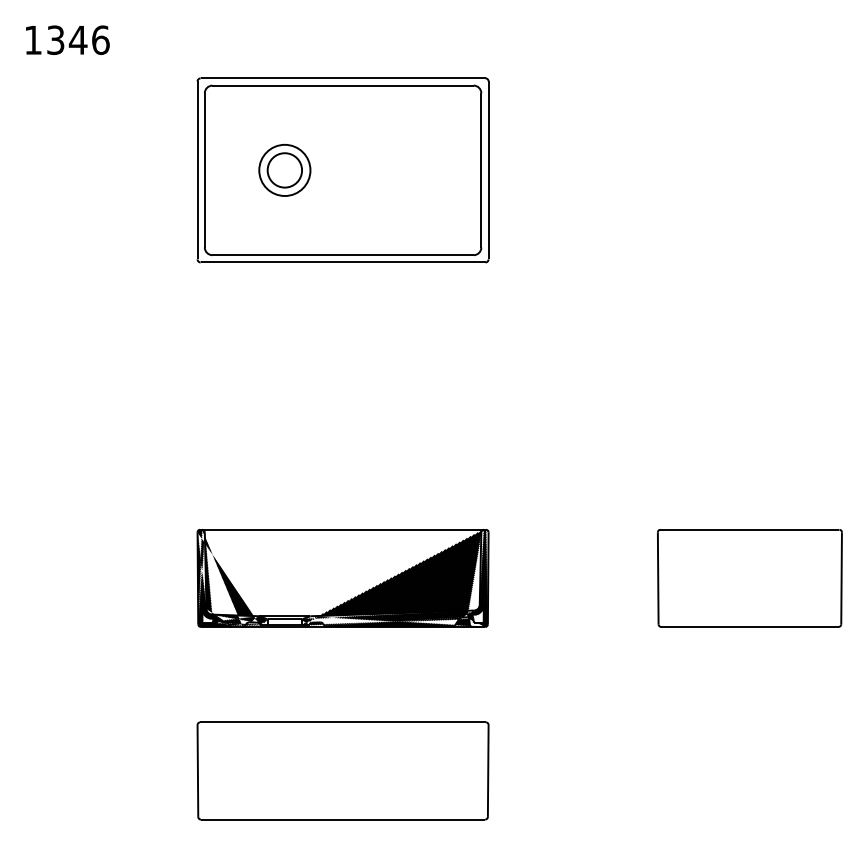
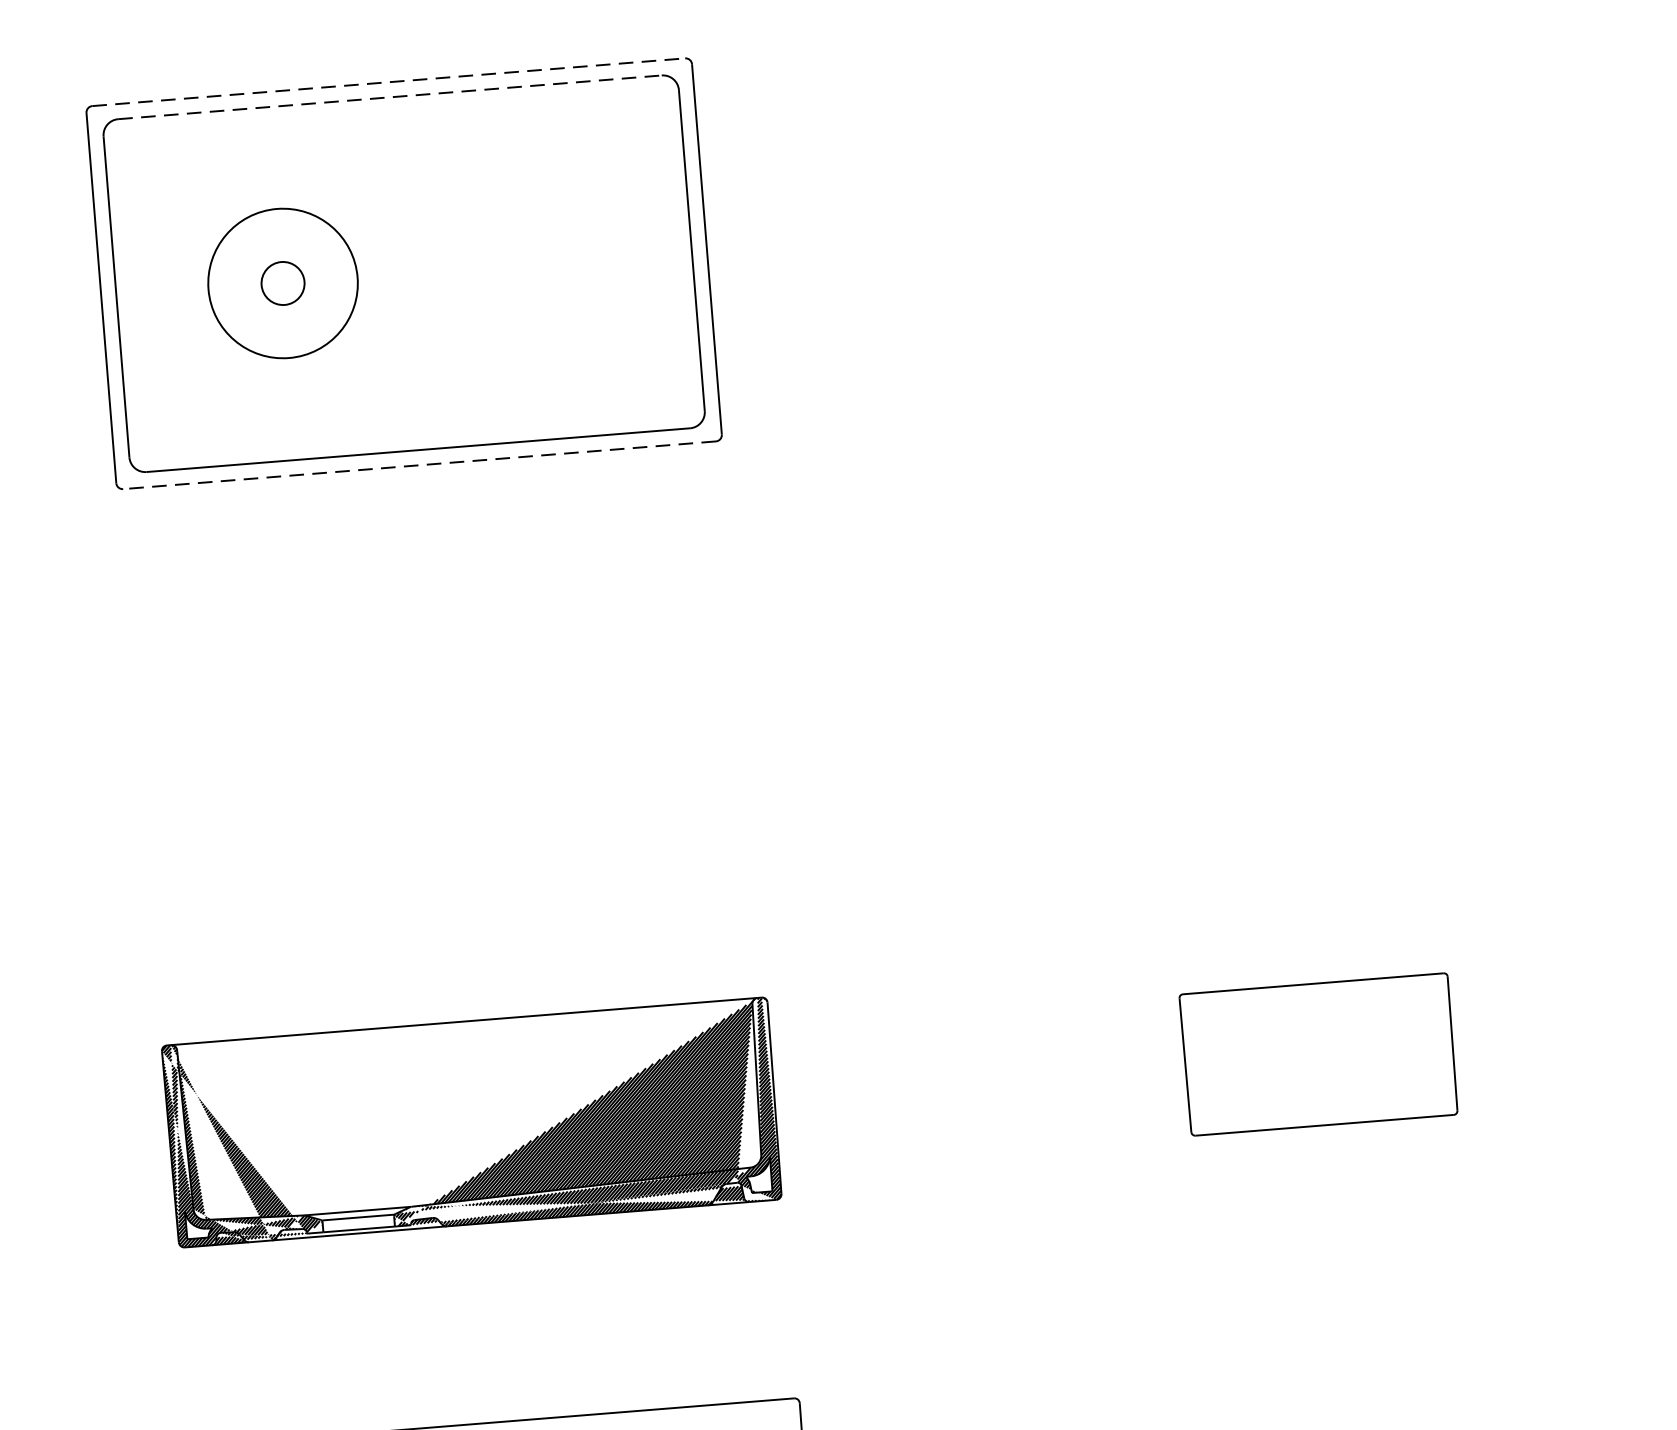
line: (343, 78) -> (389, 82), solid -> dashed
line: (343, 85) -> (390, 96), solid -> dashed
circle: (284, 170) -> (282, 283), size x0.6
circle: (284, 170) -> (282, 283), size x1.4
line: (342, 262) -> (418, 465), solid -> dashed
part: (749, 578) -> (1318, 1054), size x0.7

